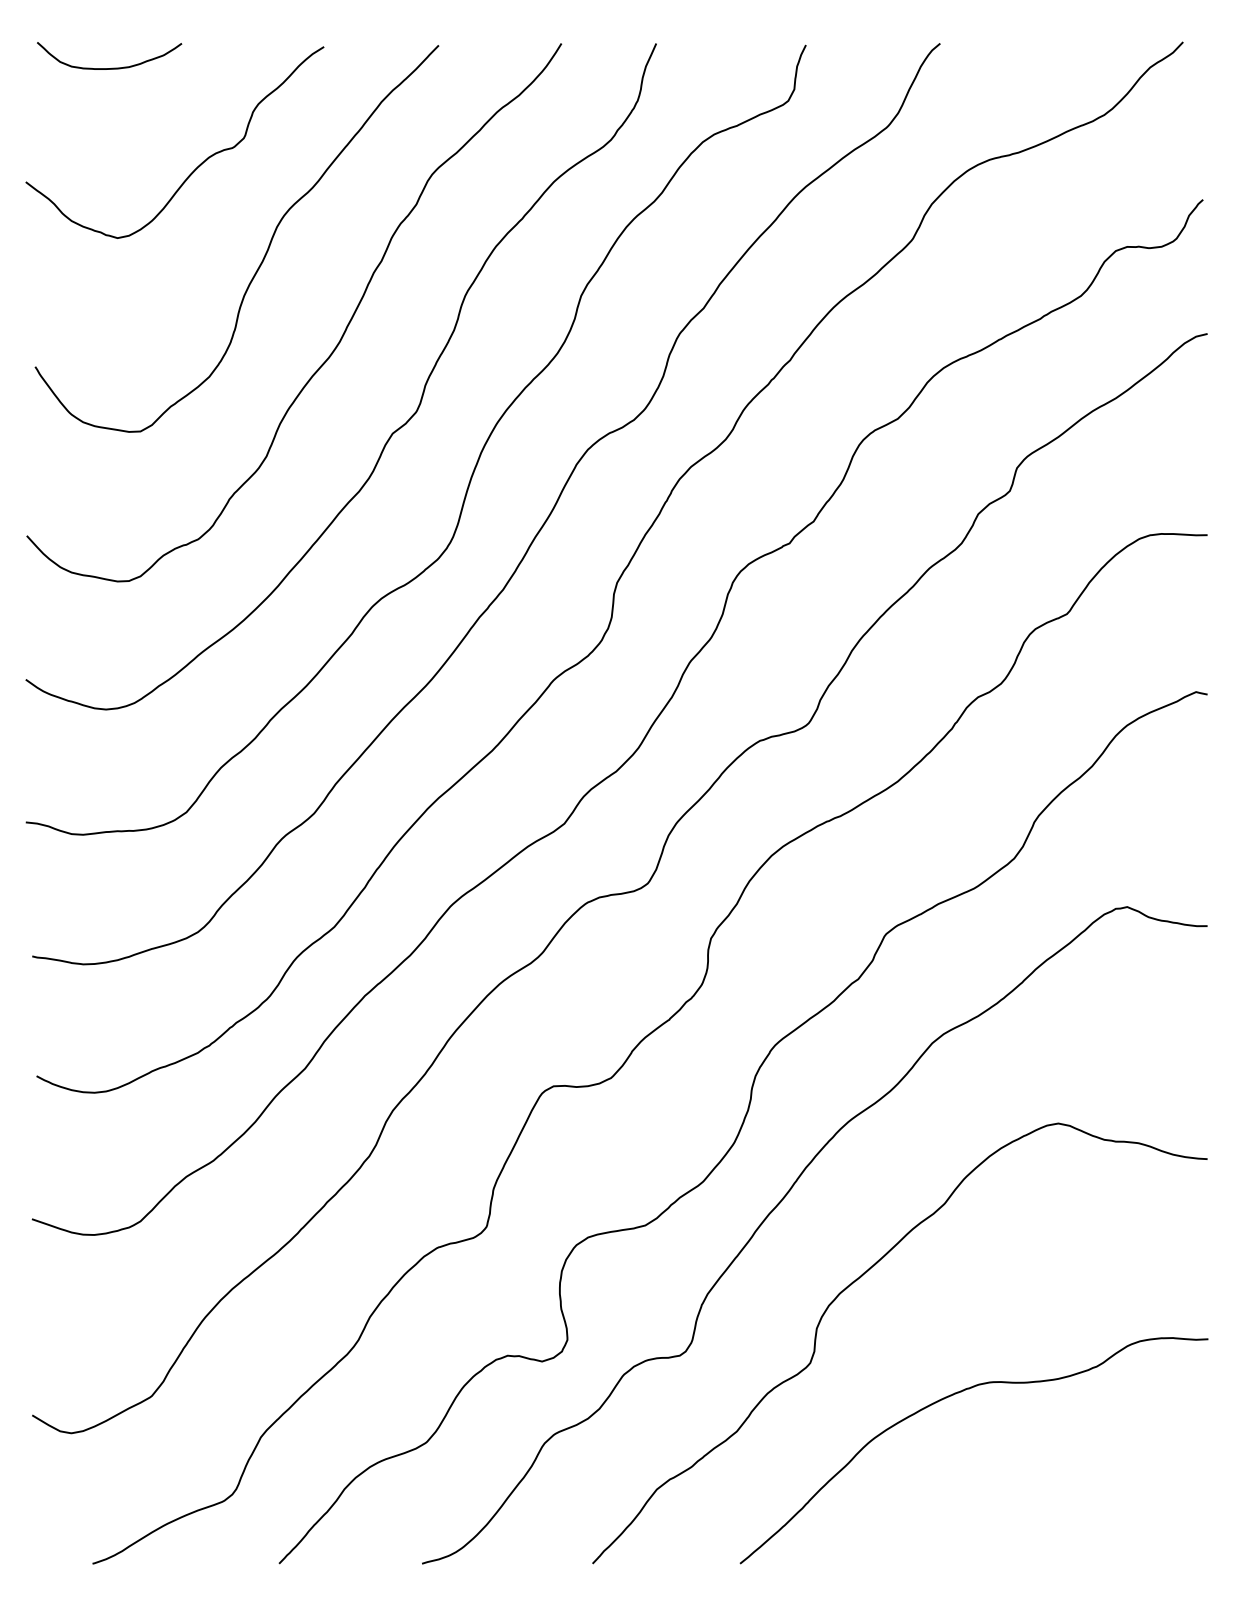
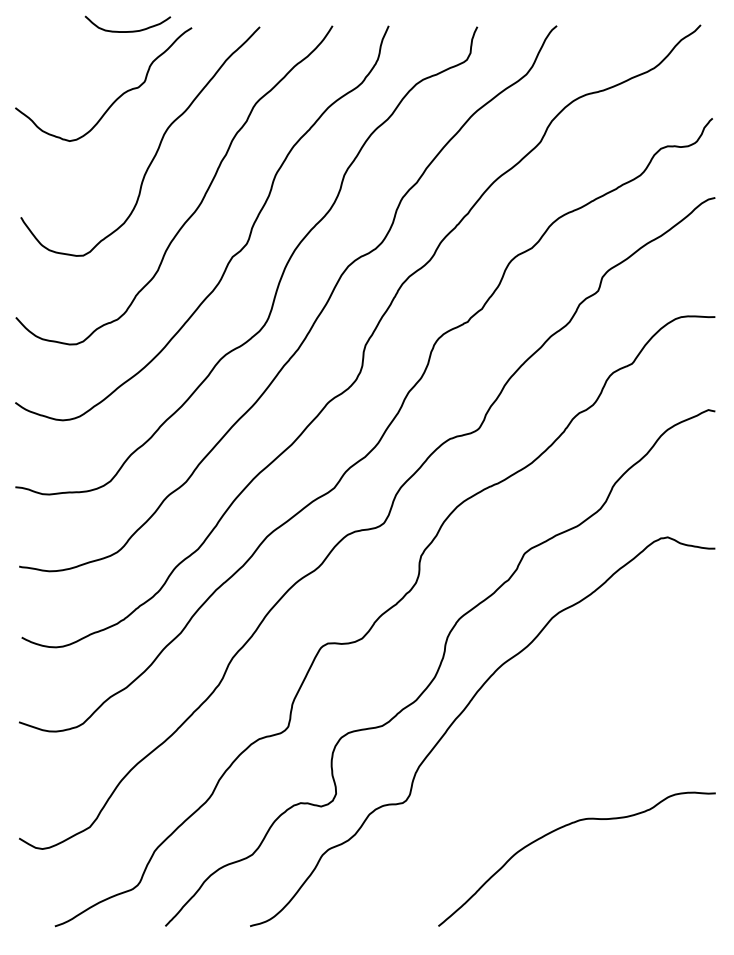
curve: (113, 66) -> (130, 30), moved
curve: (855, 1283) -> (506, 760), removed

